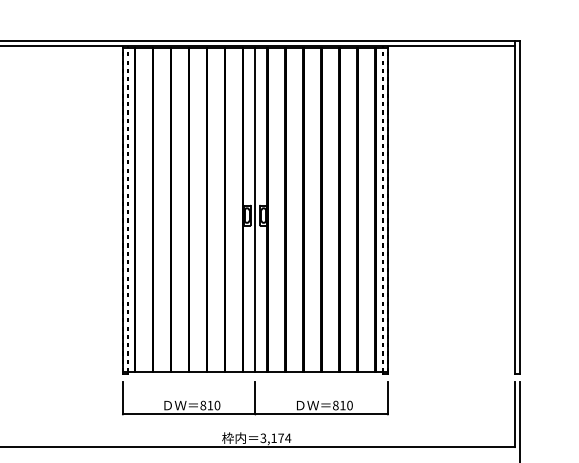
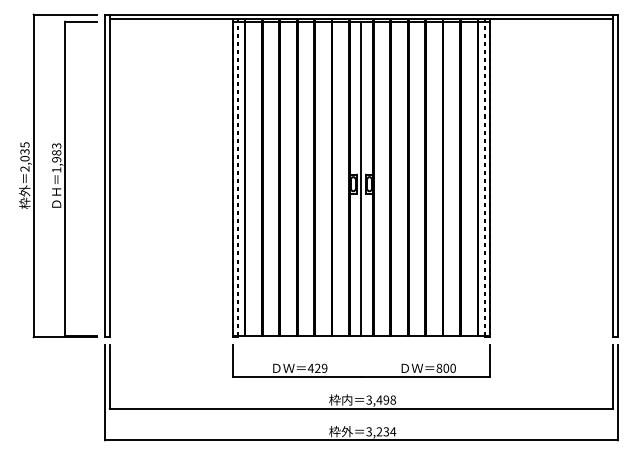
line: (255, 397) -> (361, 360), removed
text: (210, 404) -> (317, 367), 810 -> 429
text: (343, 404) -> (446, 367), 810 -> 800
text: (281, 437) -> (386, 399), 3,174 -> 3,498

